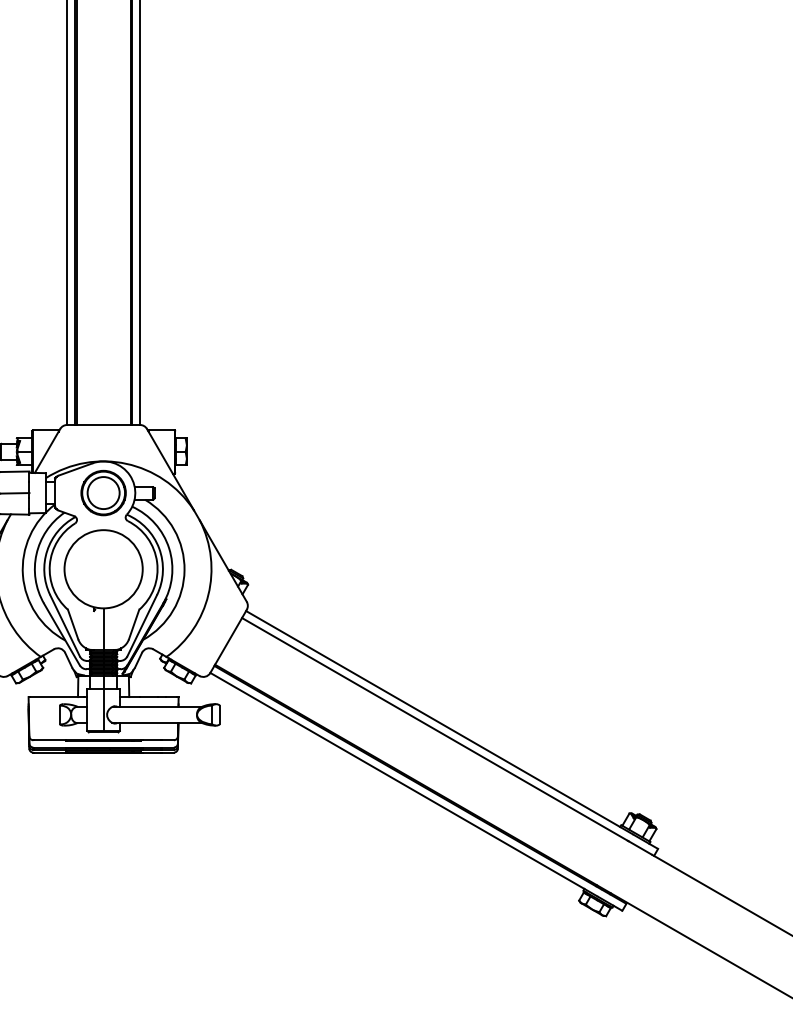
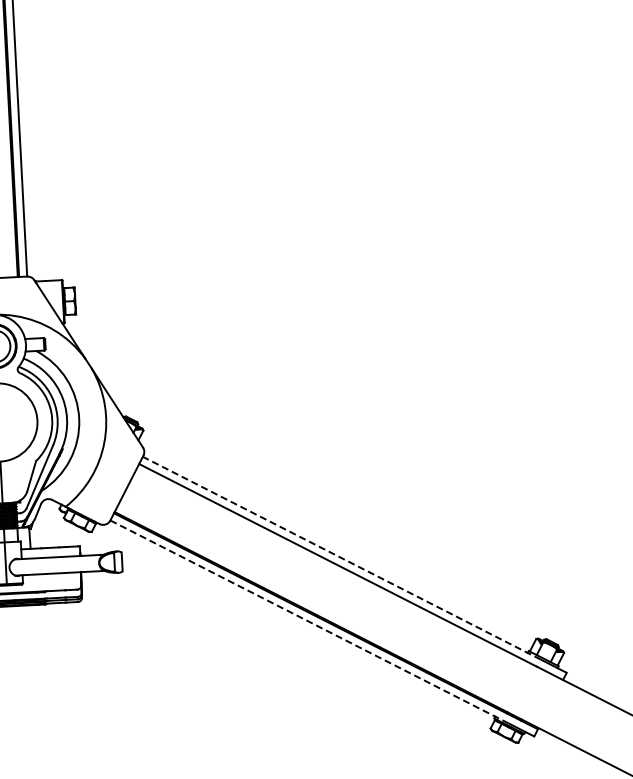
line: (439, 722) -> (341, 558), solid -> dashed
line: (404, 784) -> (310, 621), solid -> dashed

